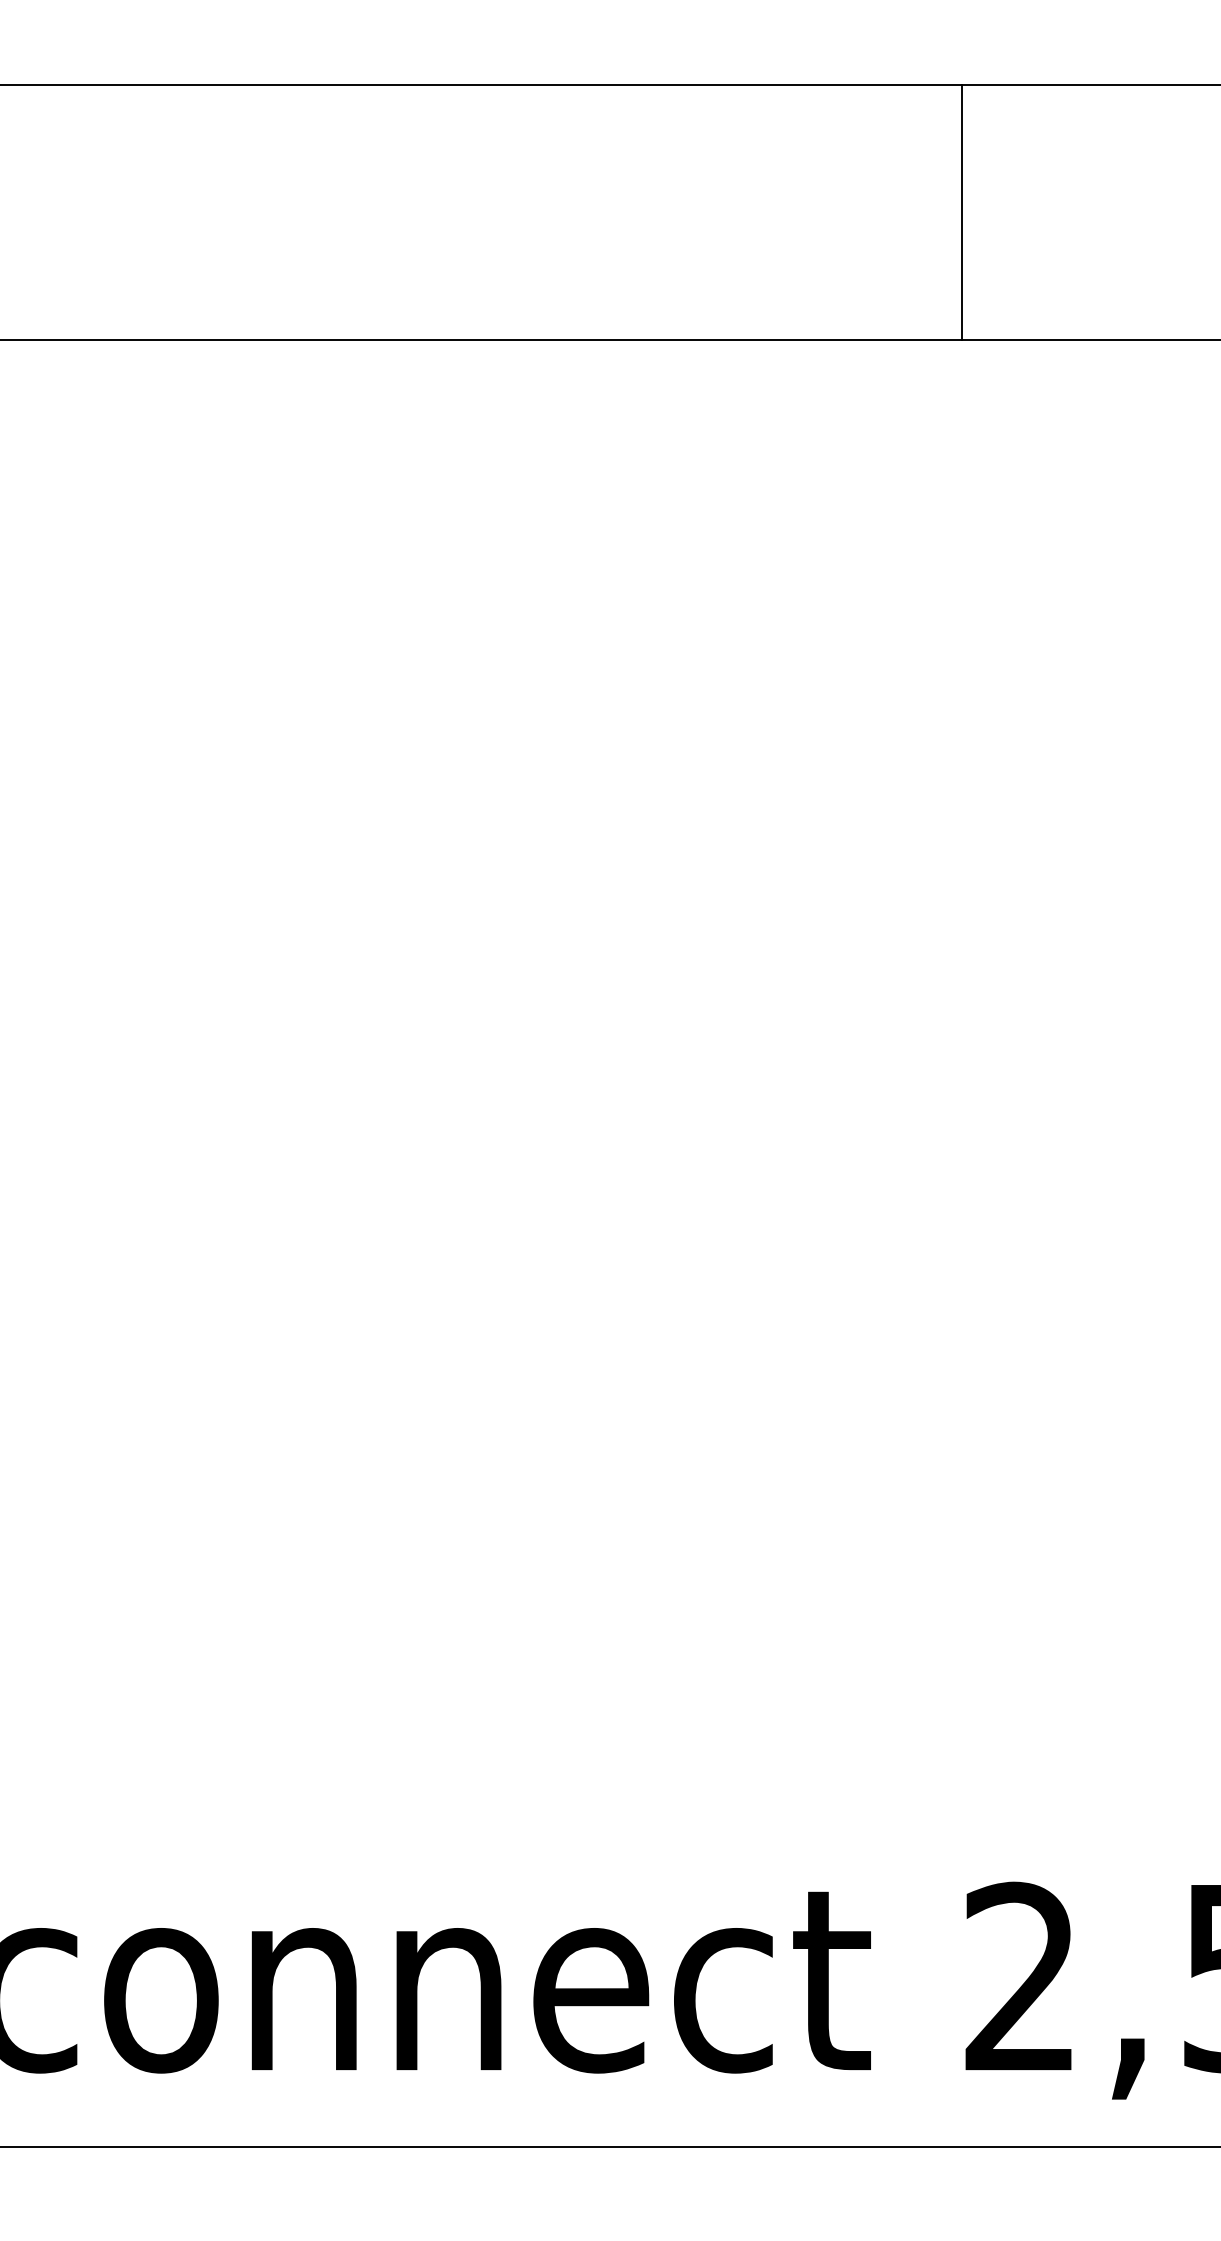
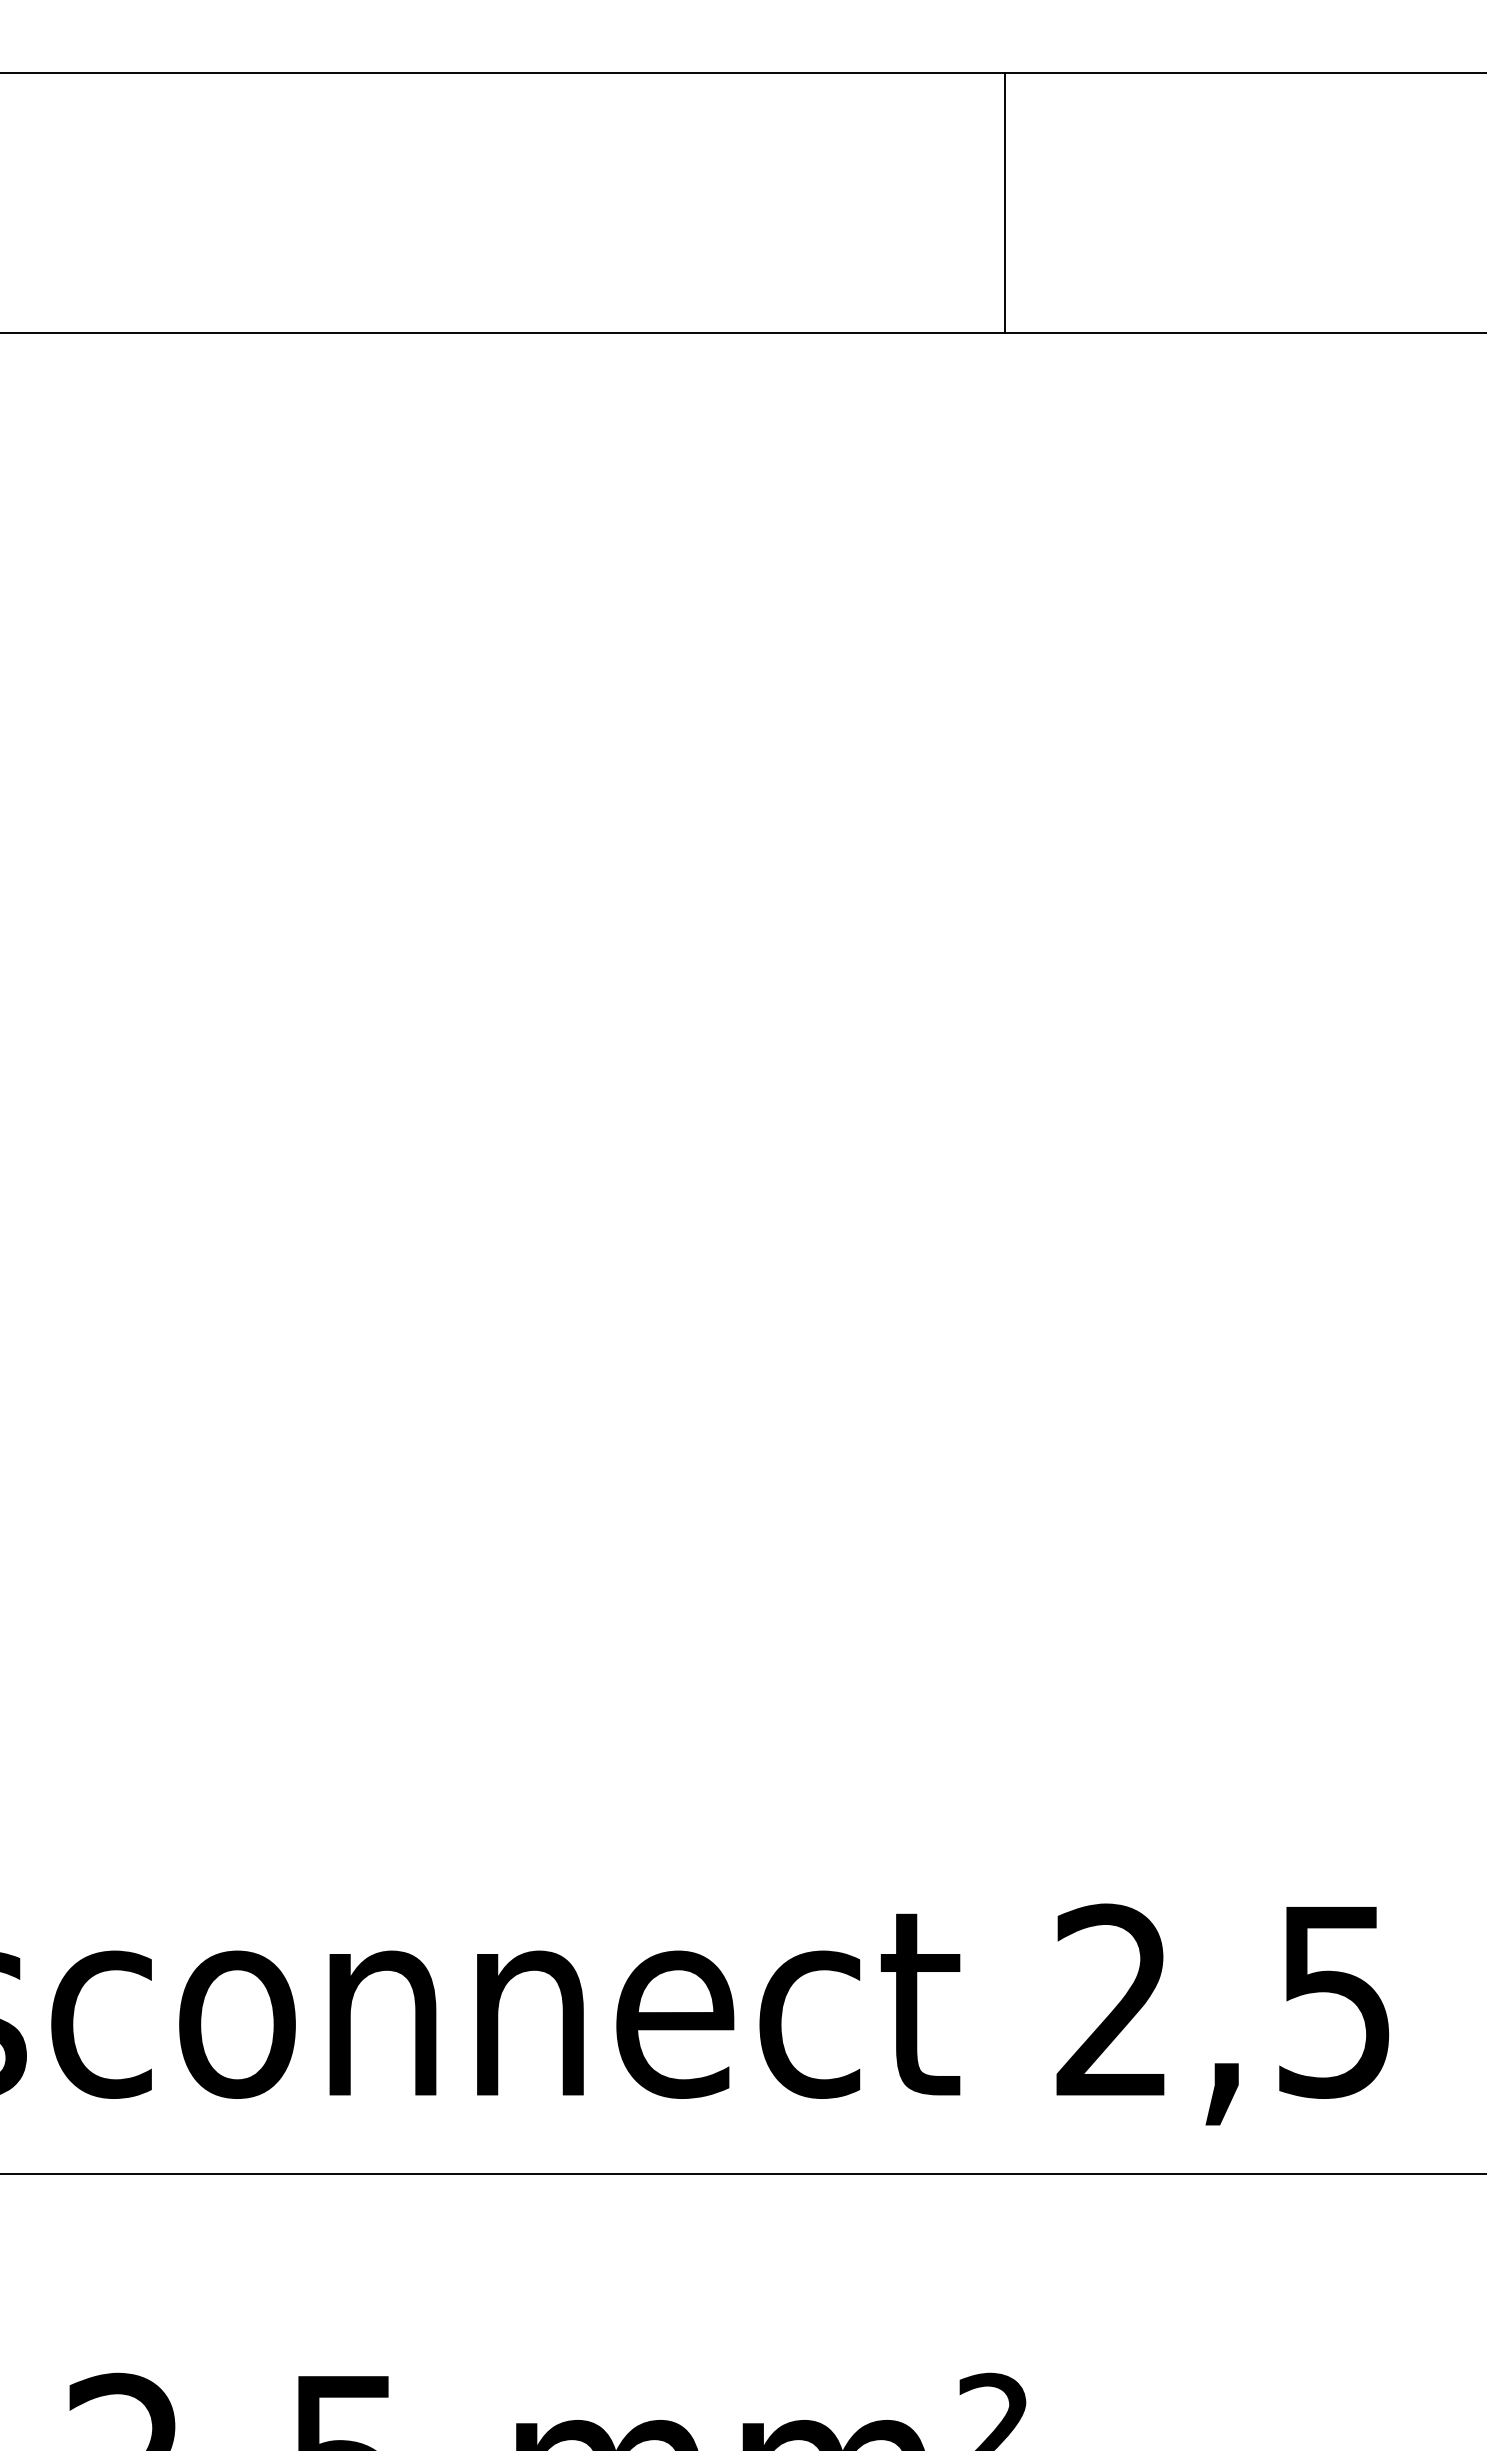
line: (961, 211) -> (1004, 202), moved

